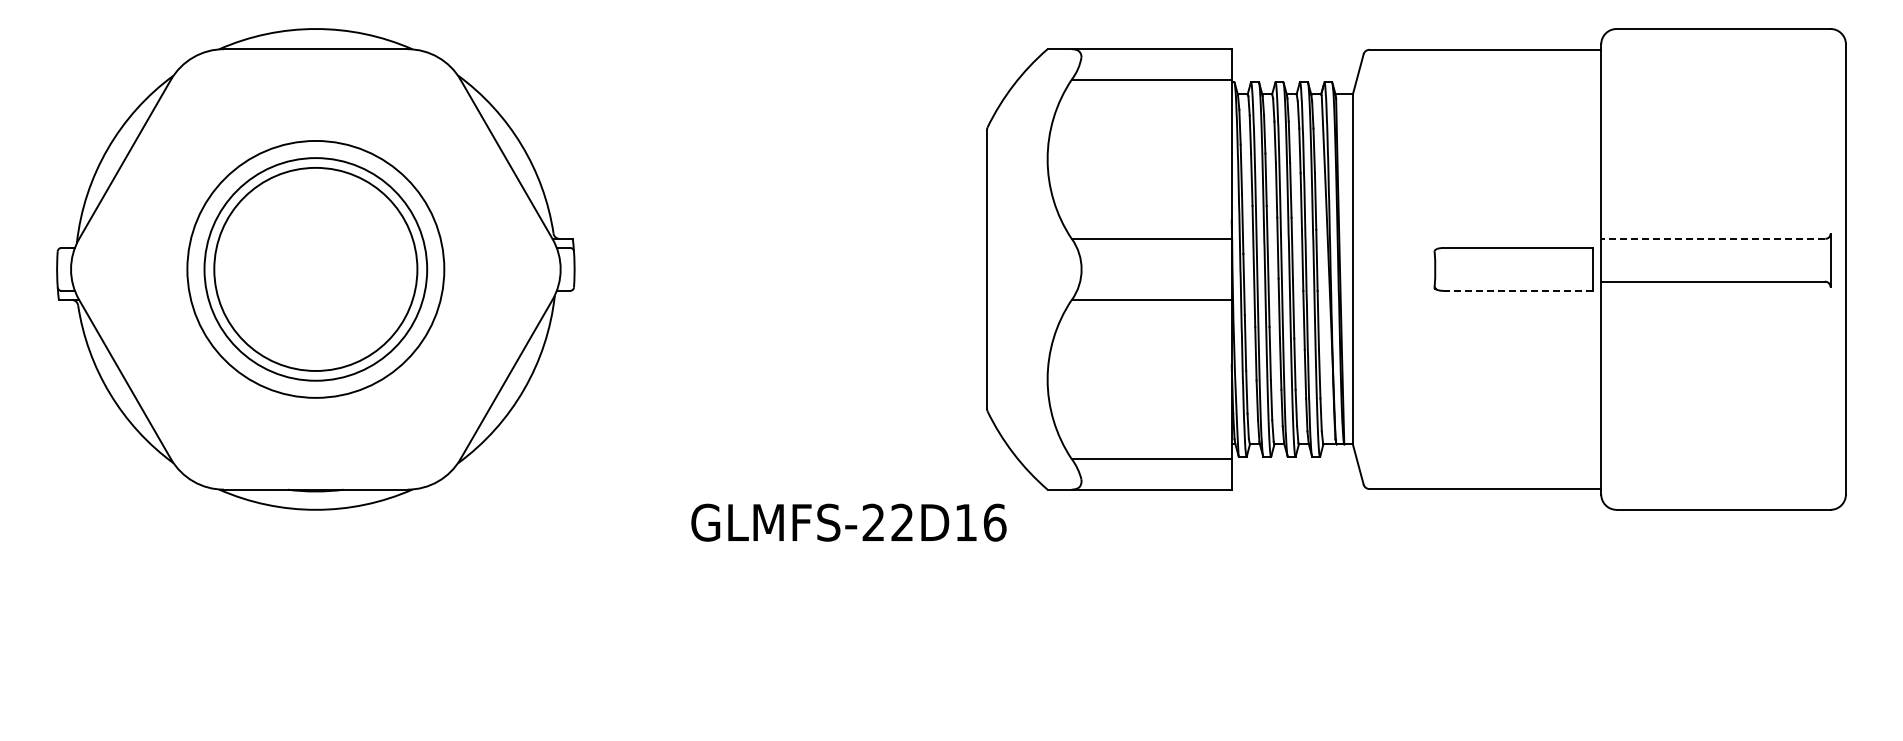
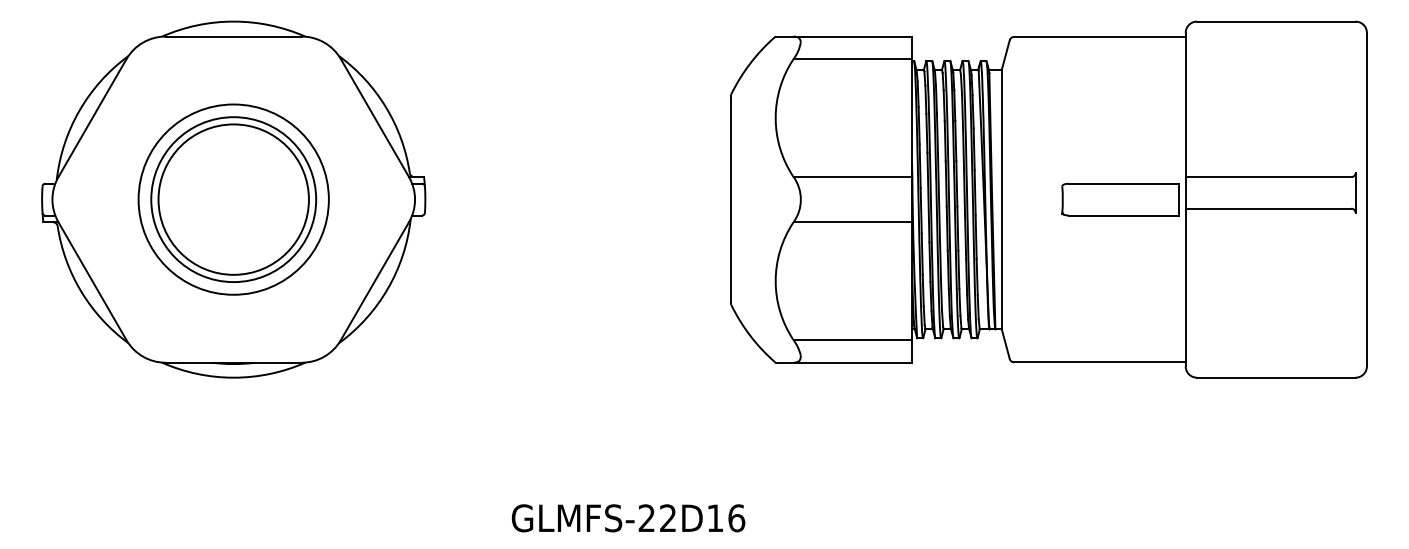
line: (1712, 238) -> (1268, 176), dashed -> solid
line: (1517, 290) -> (1123, 215), dashed -> solid
text: (848, 522) -> (628, 518), moved

